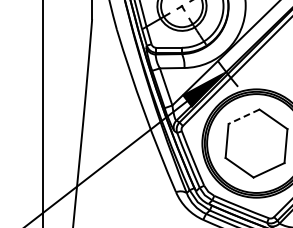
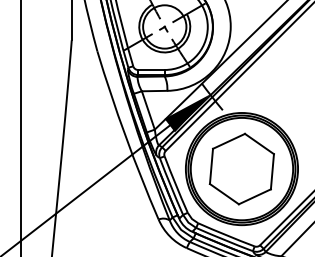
line: (244, 116) -> (229, 141), dashed -> solid

